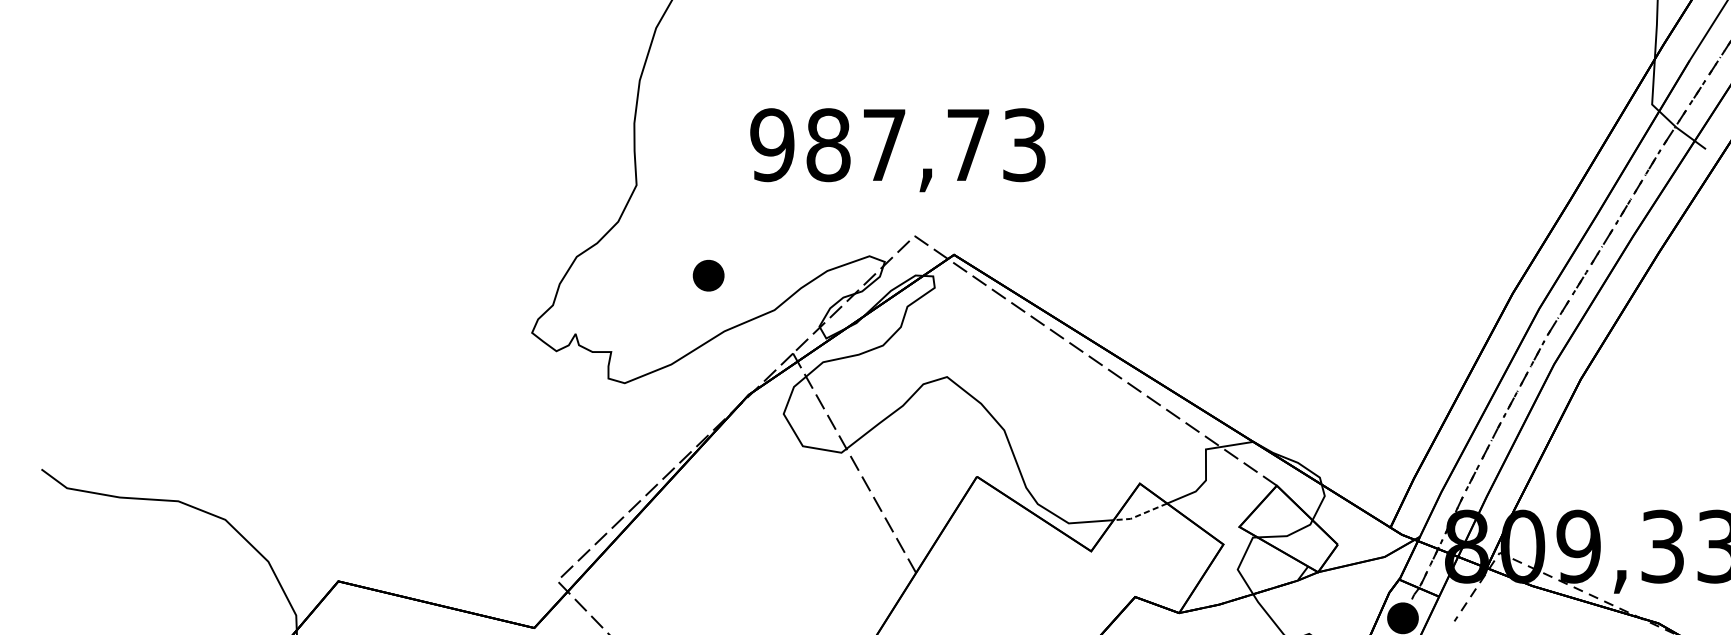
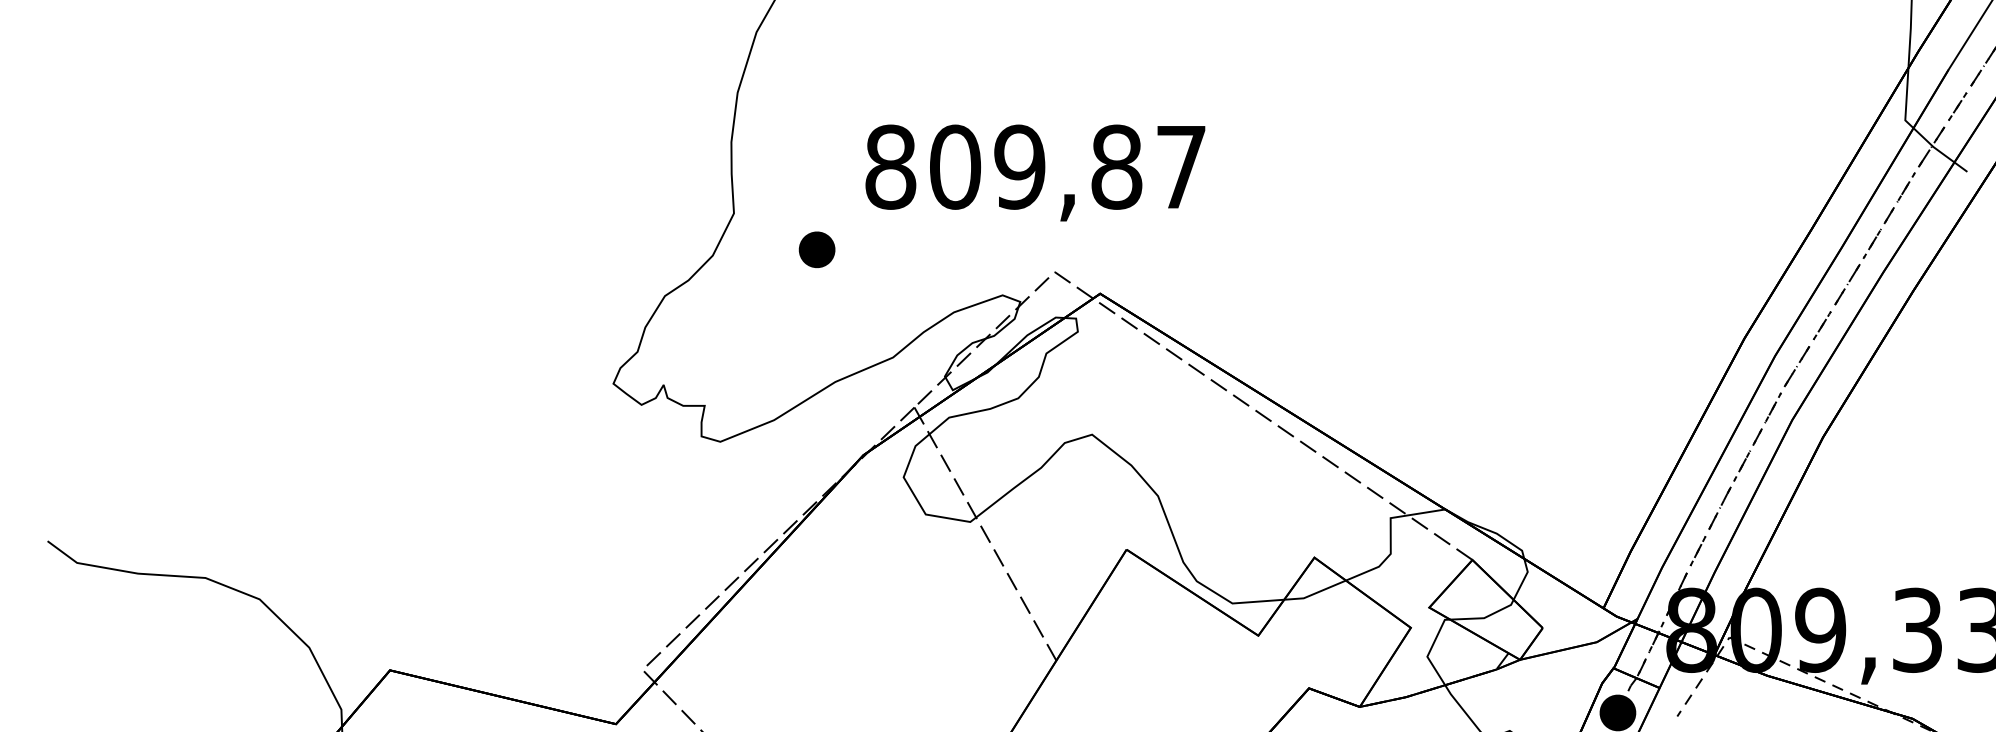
text: (898, 144) -> (1035, 166), 987,73 -> 809,87
part: (708, 275) -> (816, 249), moved
line: (1139, 514) -> (1314, 593), dashed -> solid

